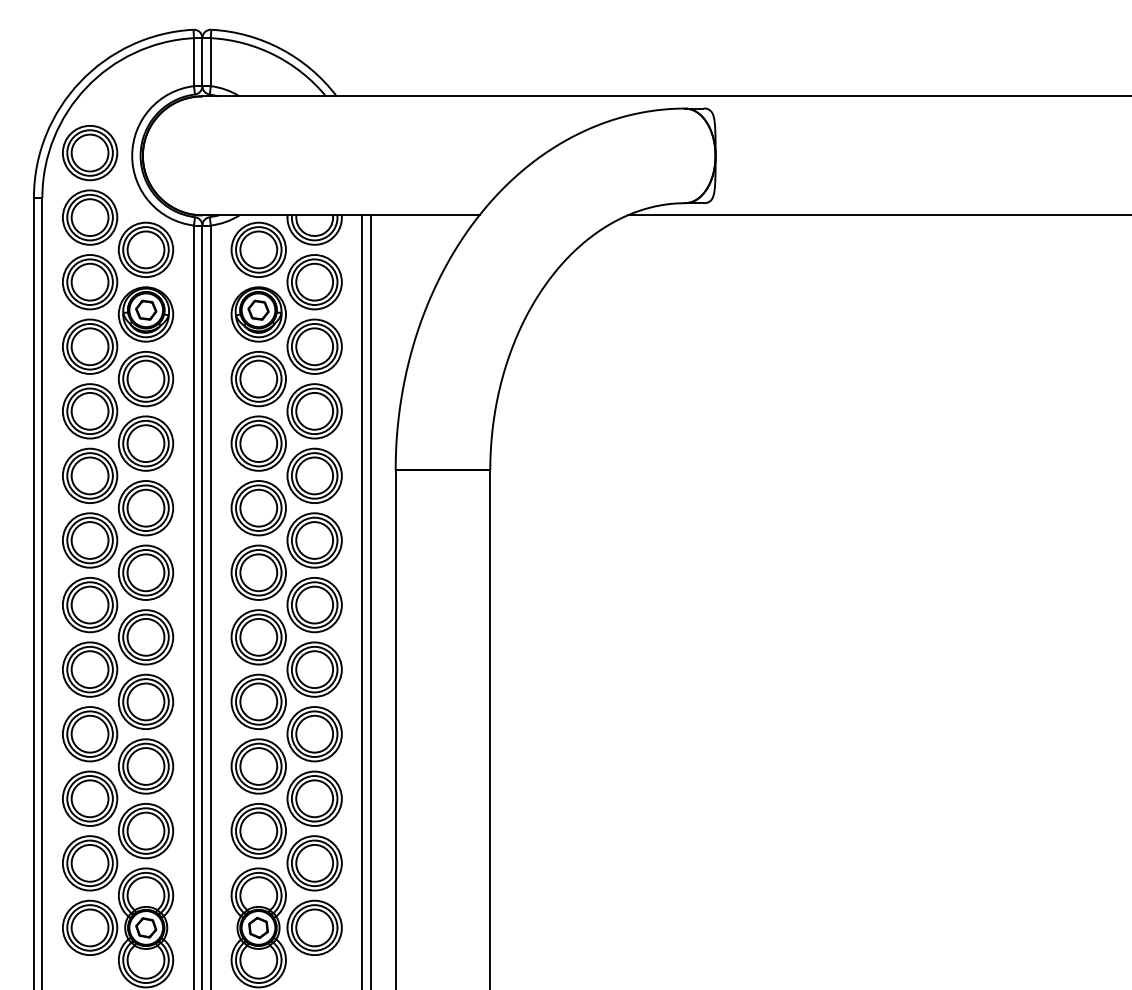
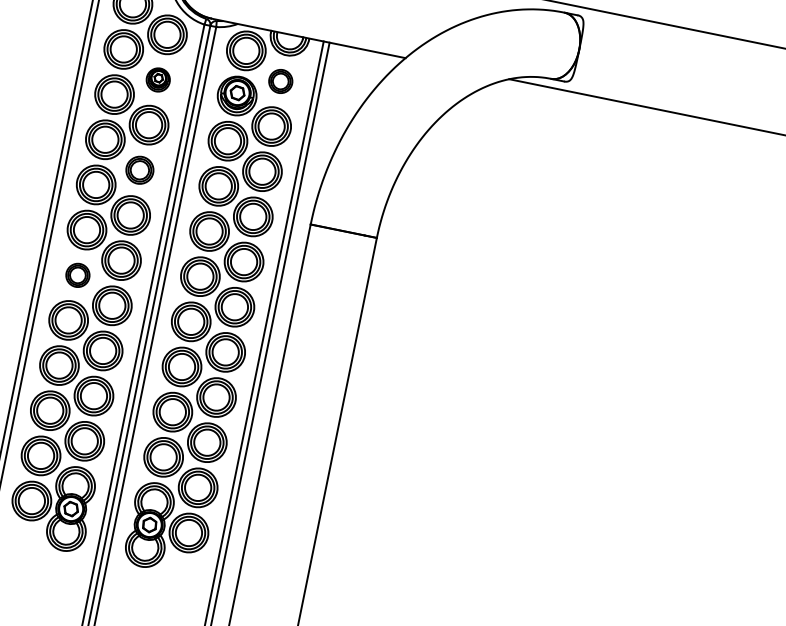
part: (314, 282) -> (280, 81), size x0.6
part: (145, 314) -> (157, 79), size x0.6
part: (145, 443) -> (139, 170), size x0.7
part: (90, 605) -> (78, 275), size x0.6

